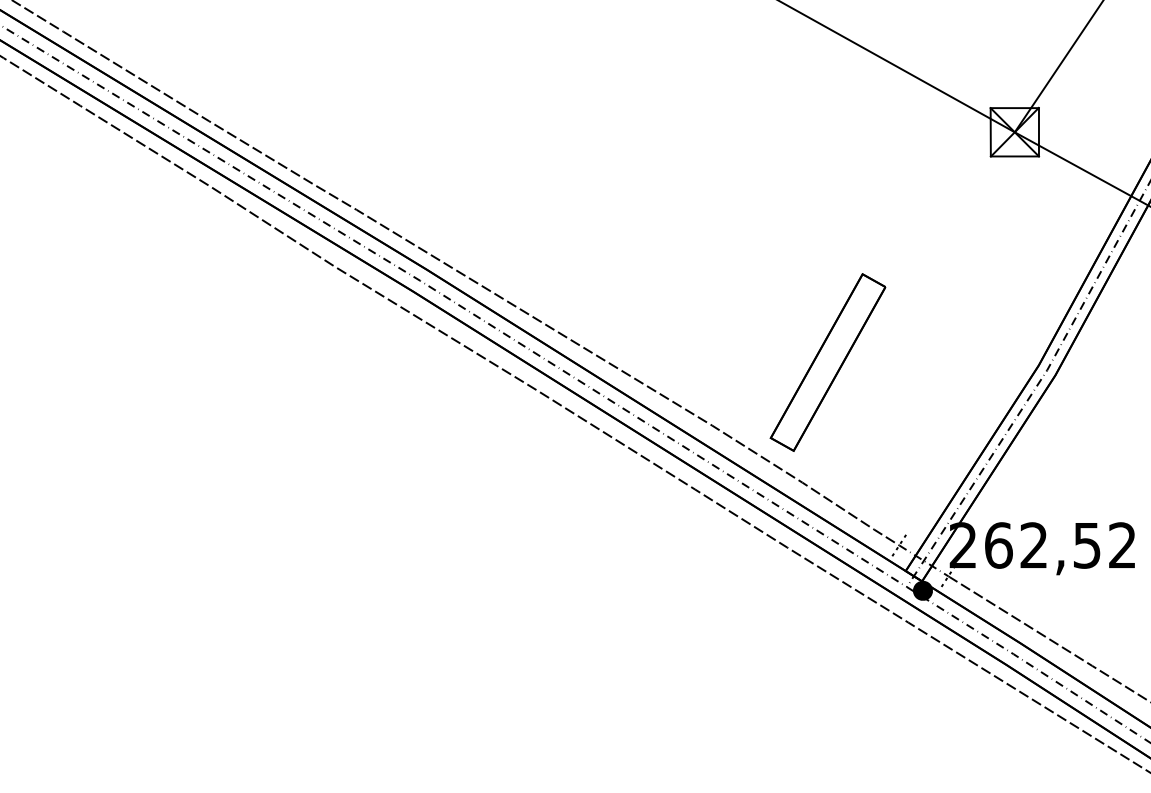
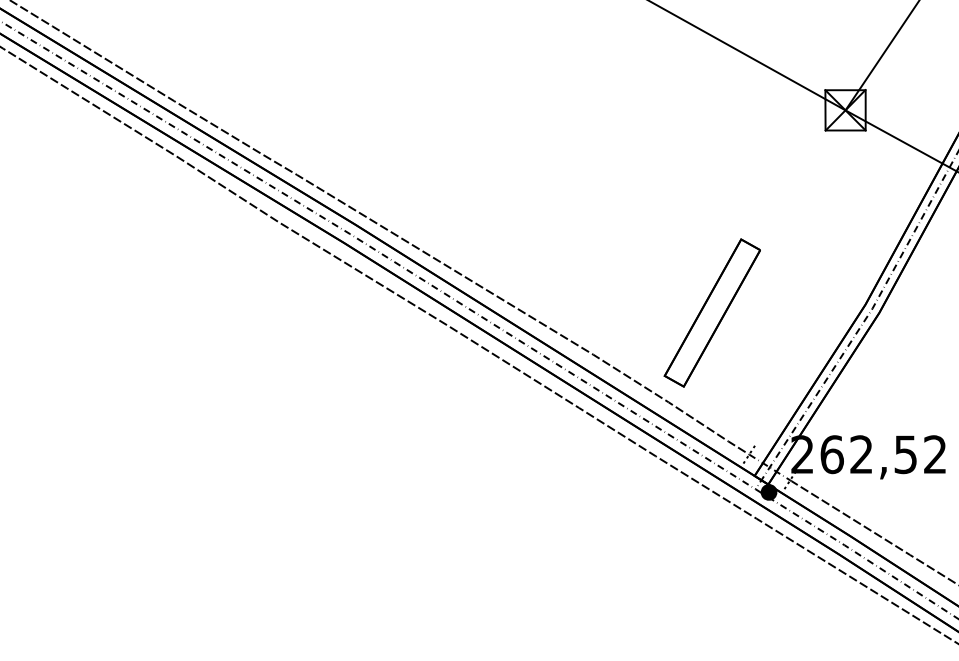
part: (827, 362) -> (711, 313), moved

